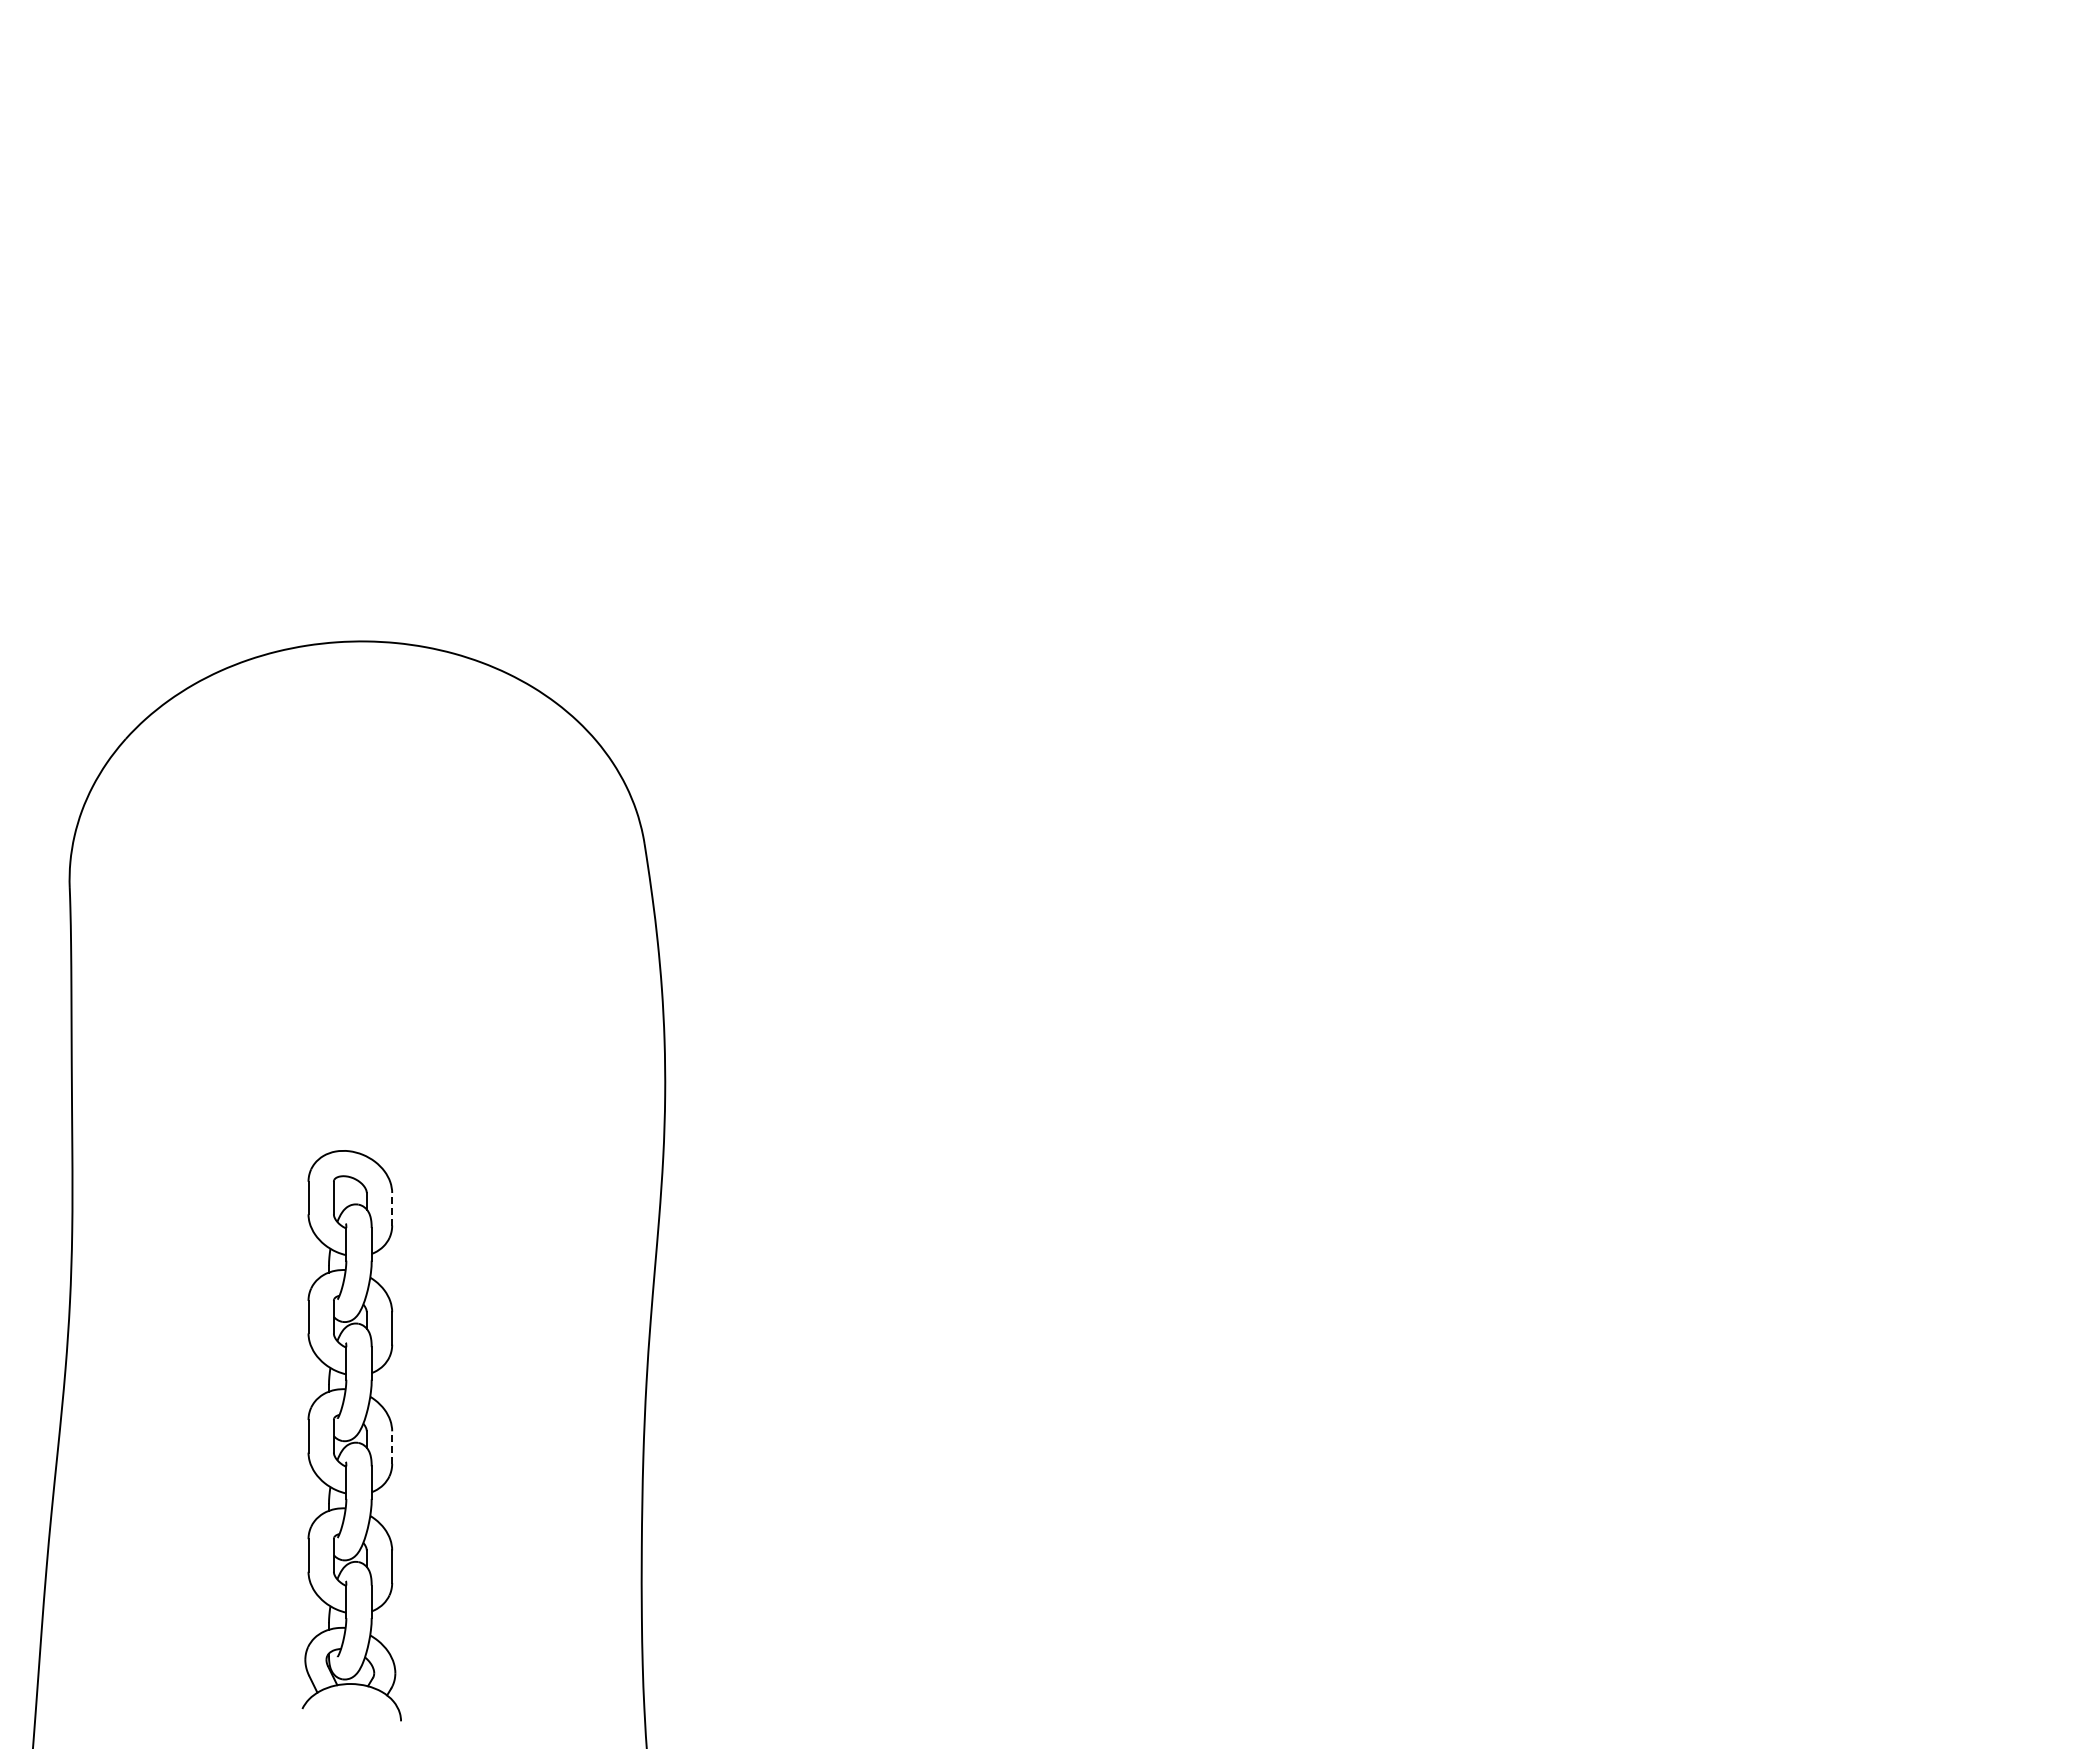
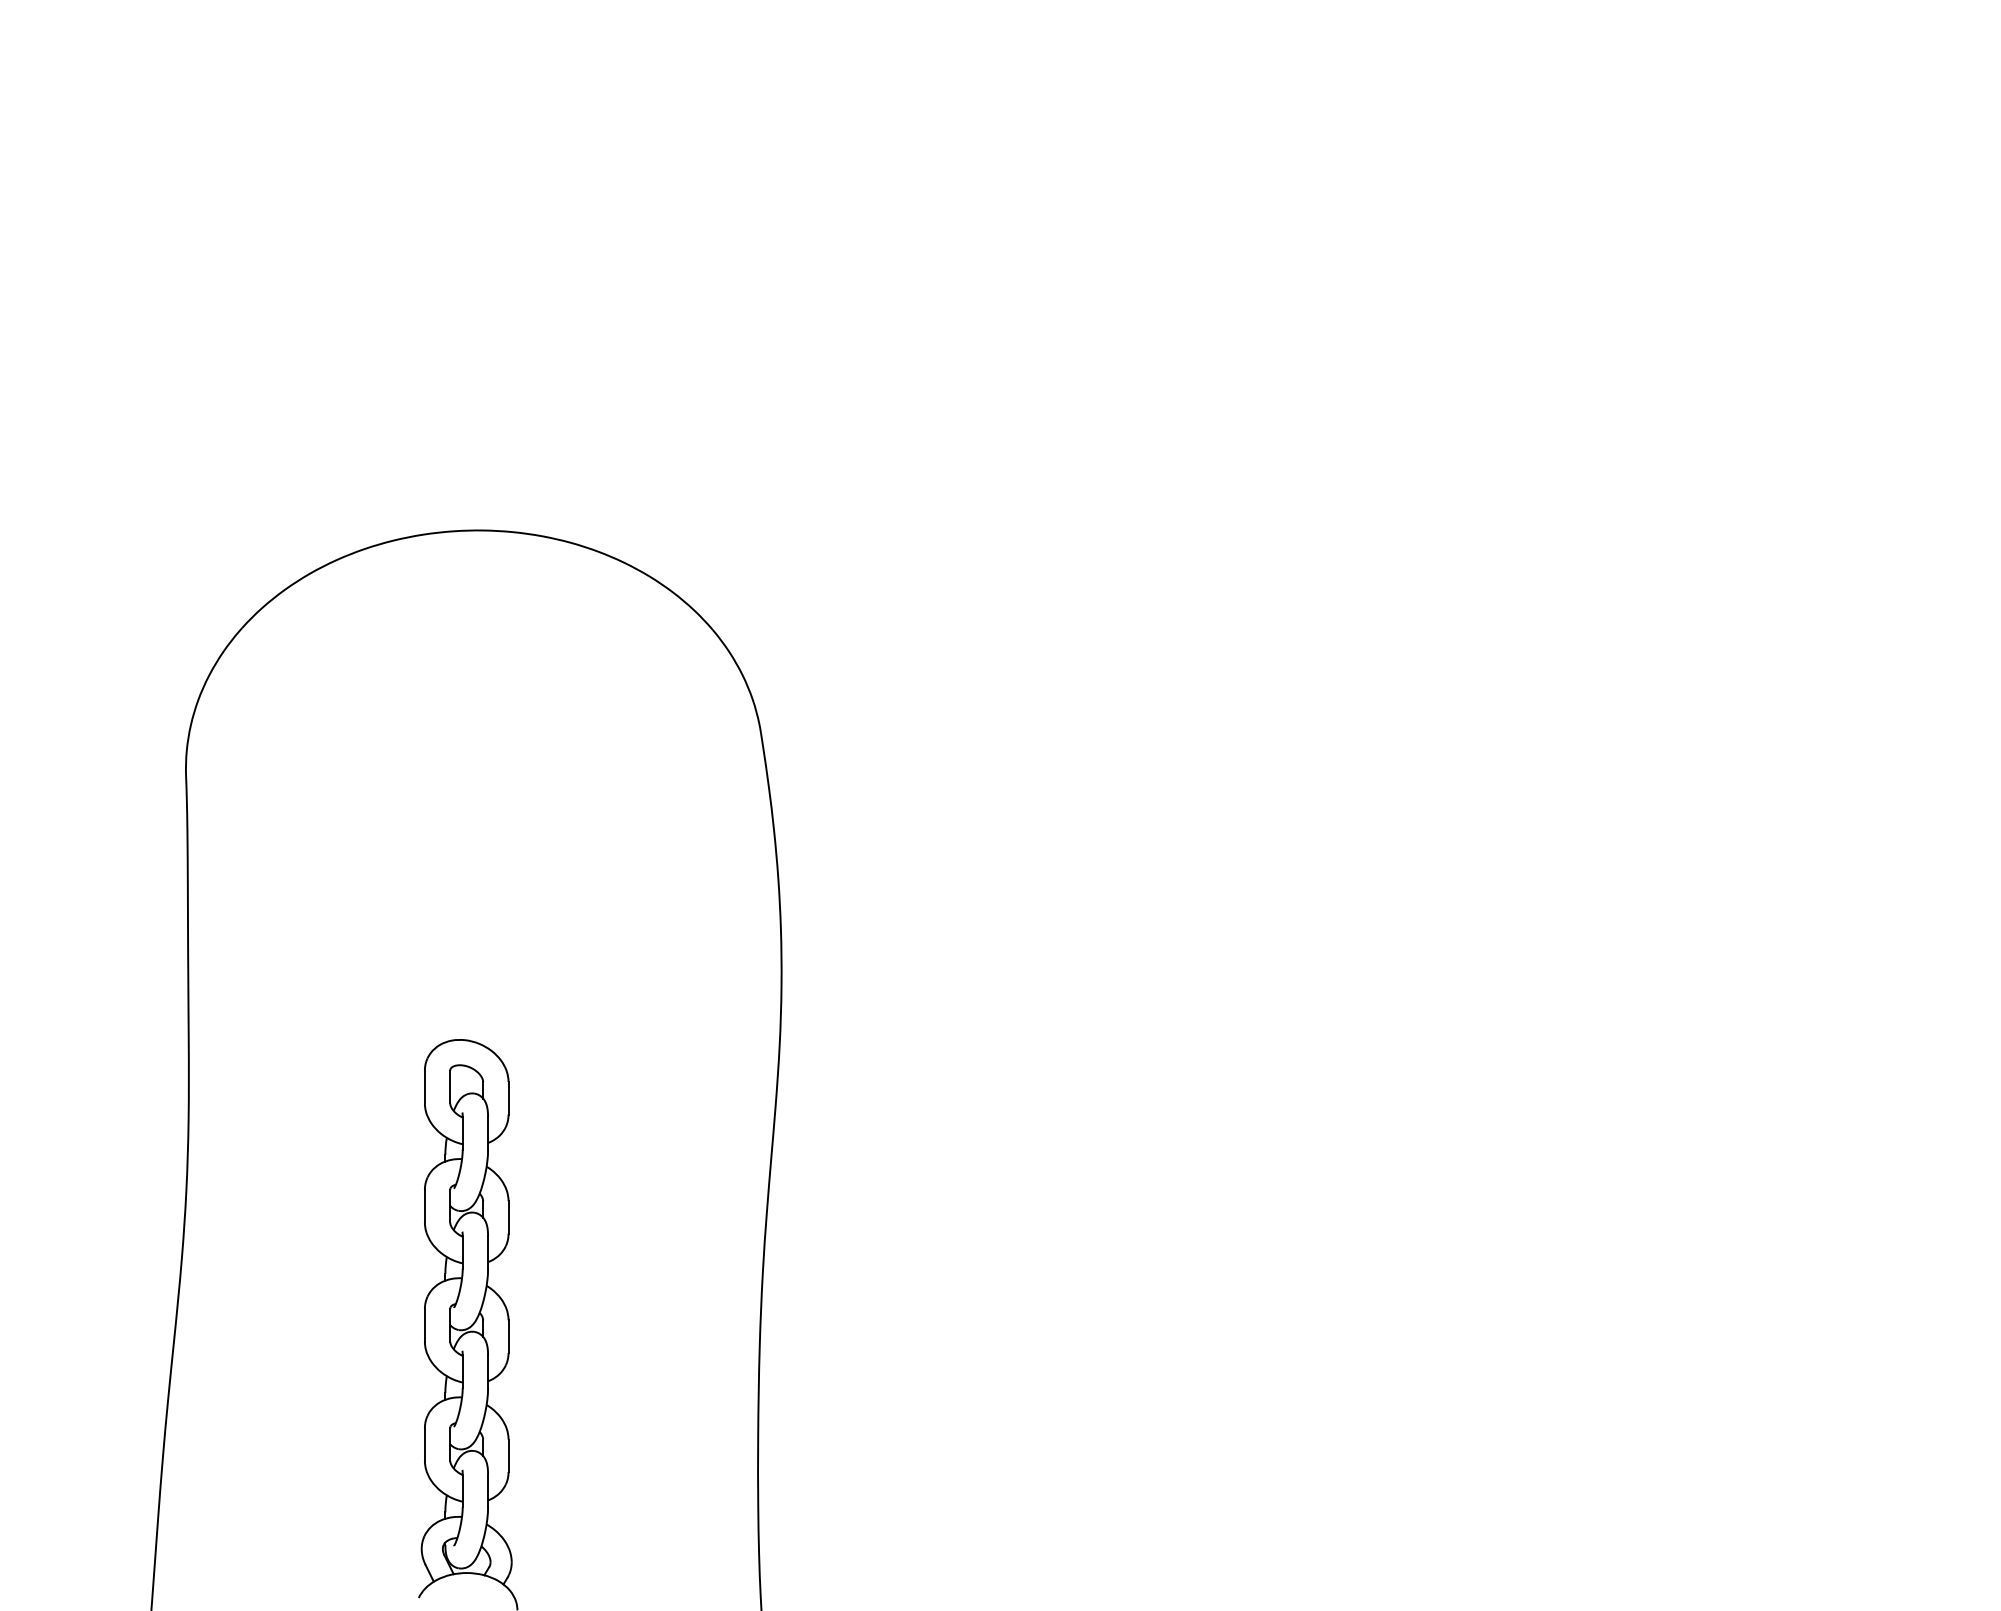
line: (392, 1208) -> (508, 1097), dashed -> solid
line: (392, 1447) -> (508, 1336), dashed -> solid

